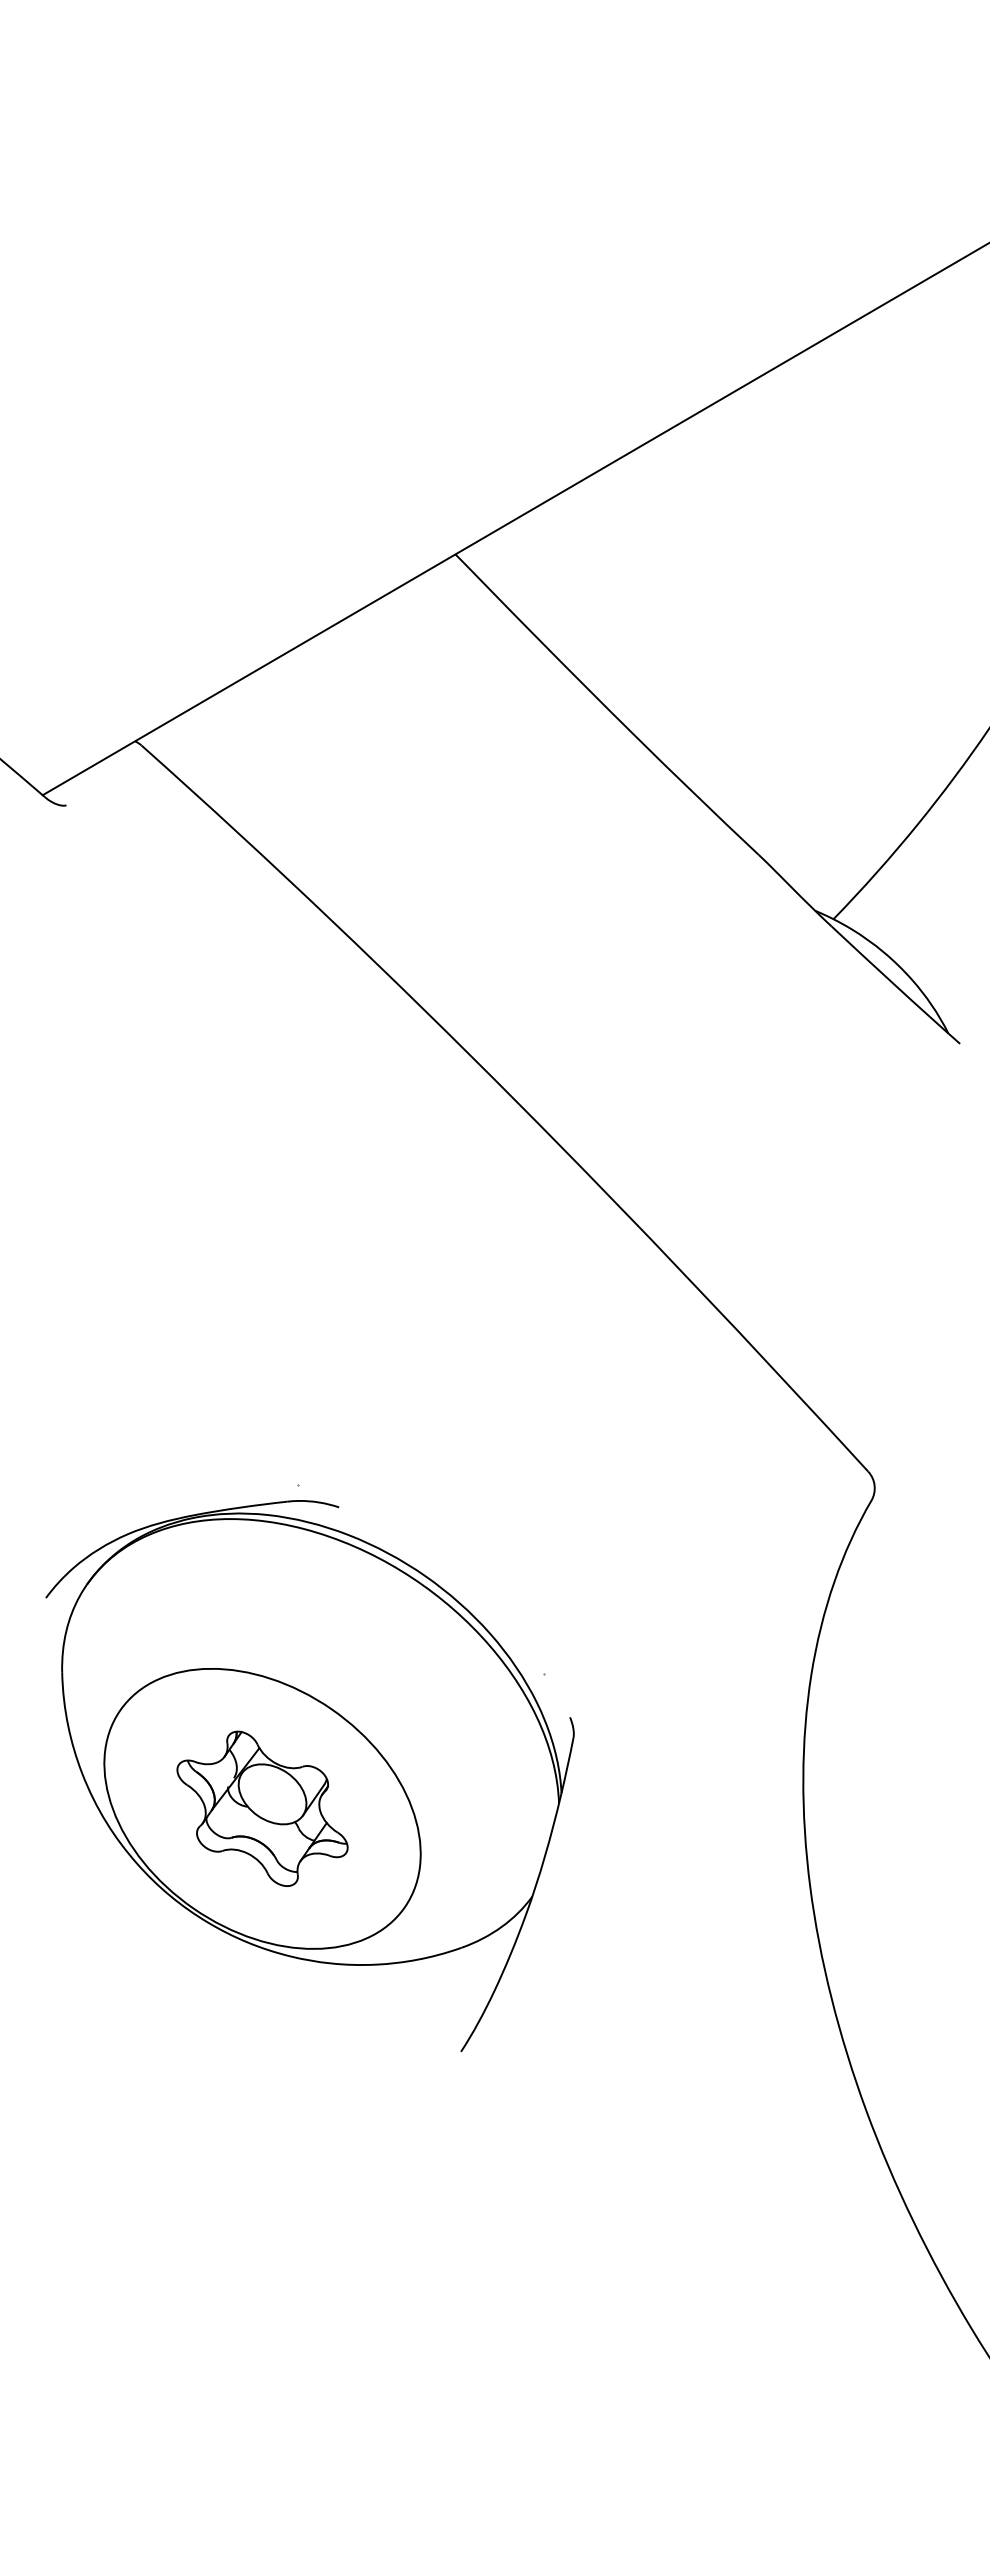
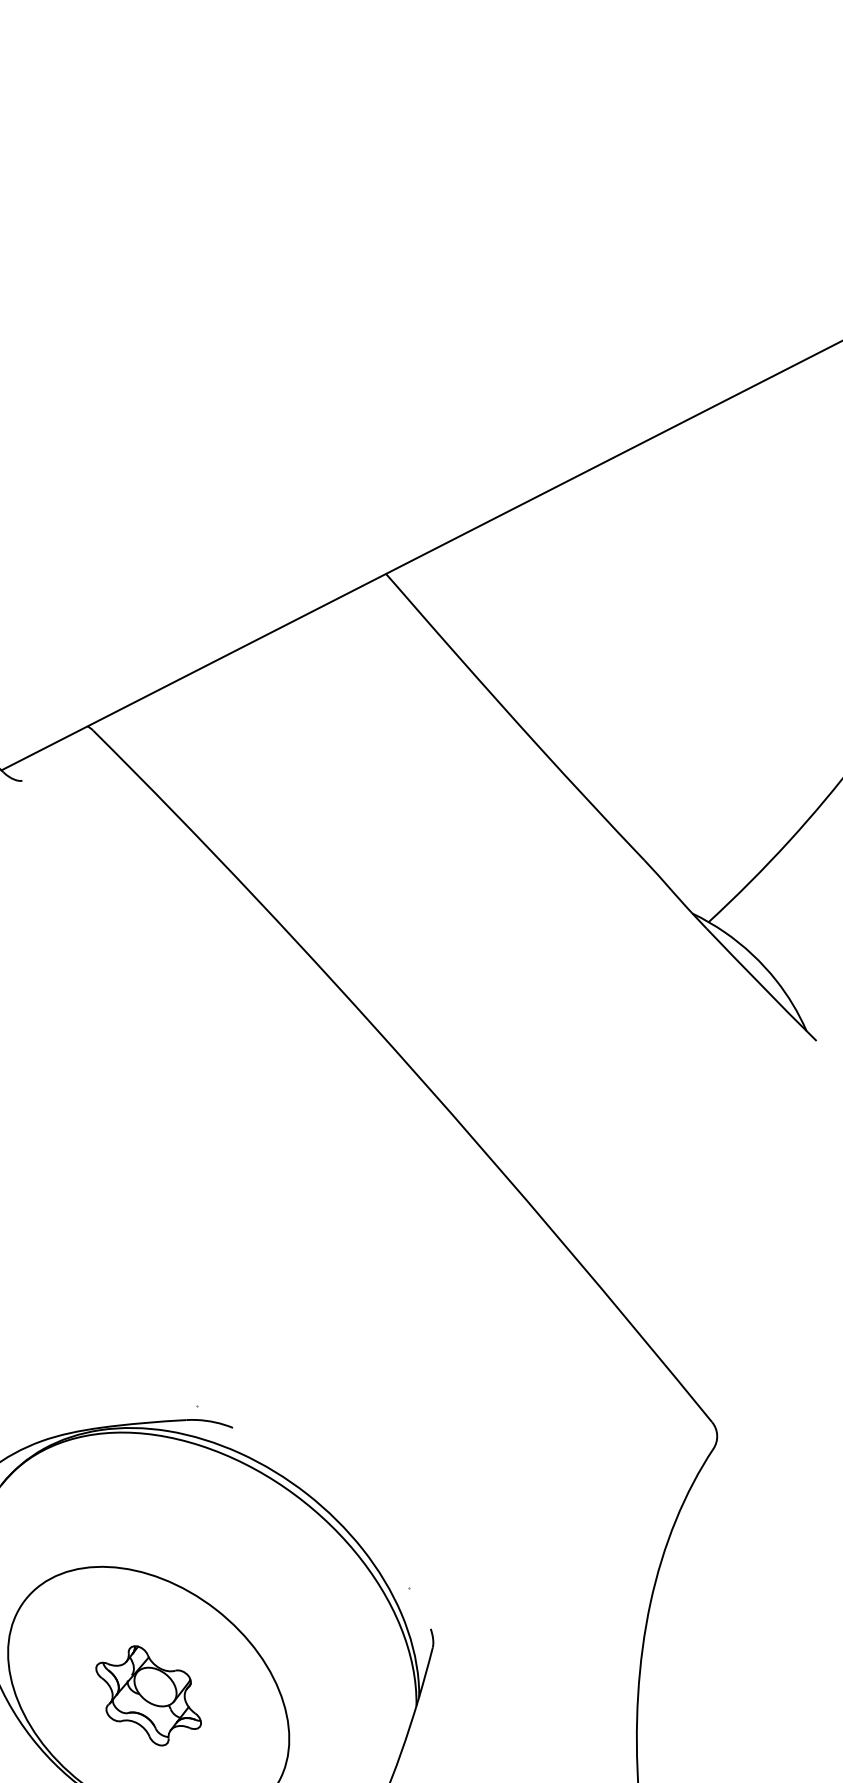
part: (262, 1808) -> (148, 1695), size x0.7

